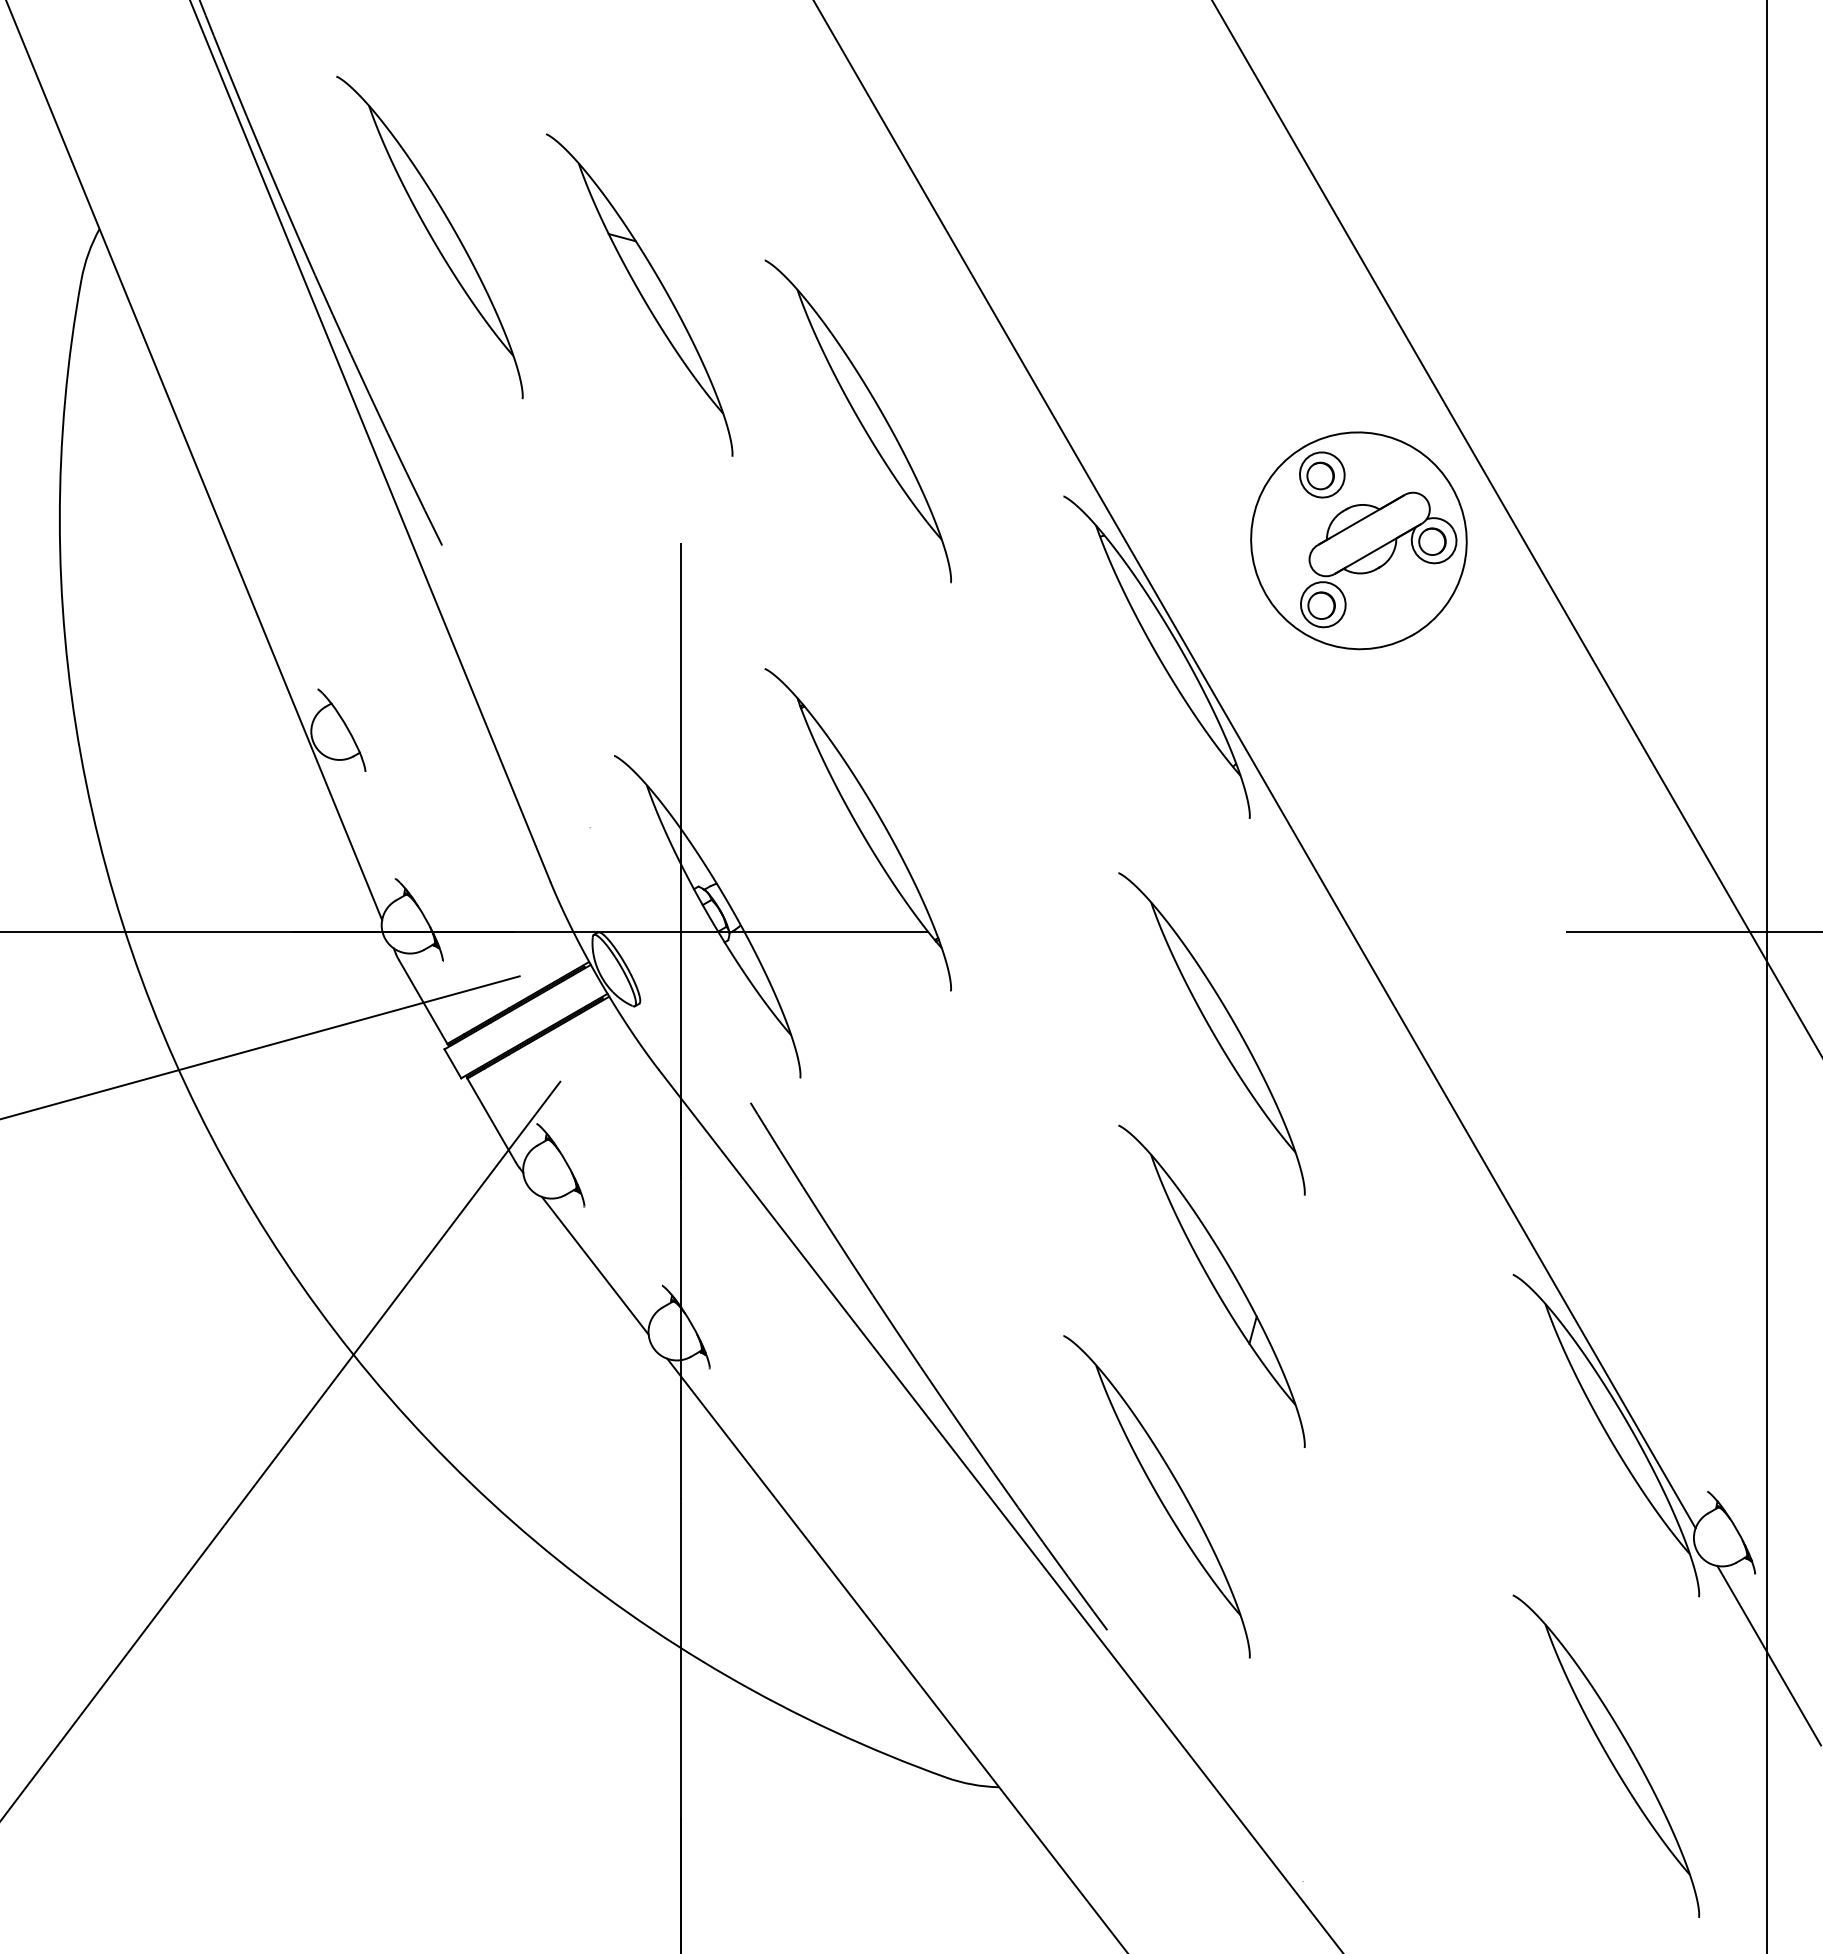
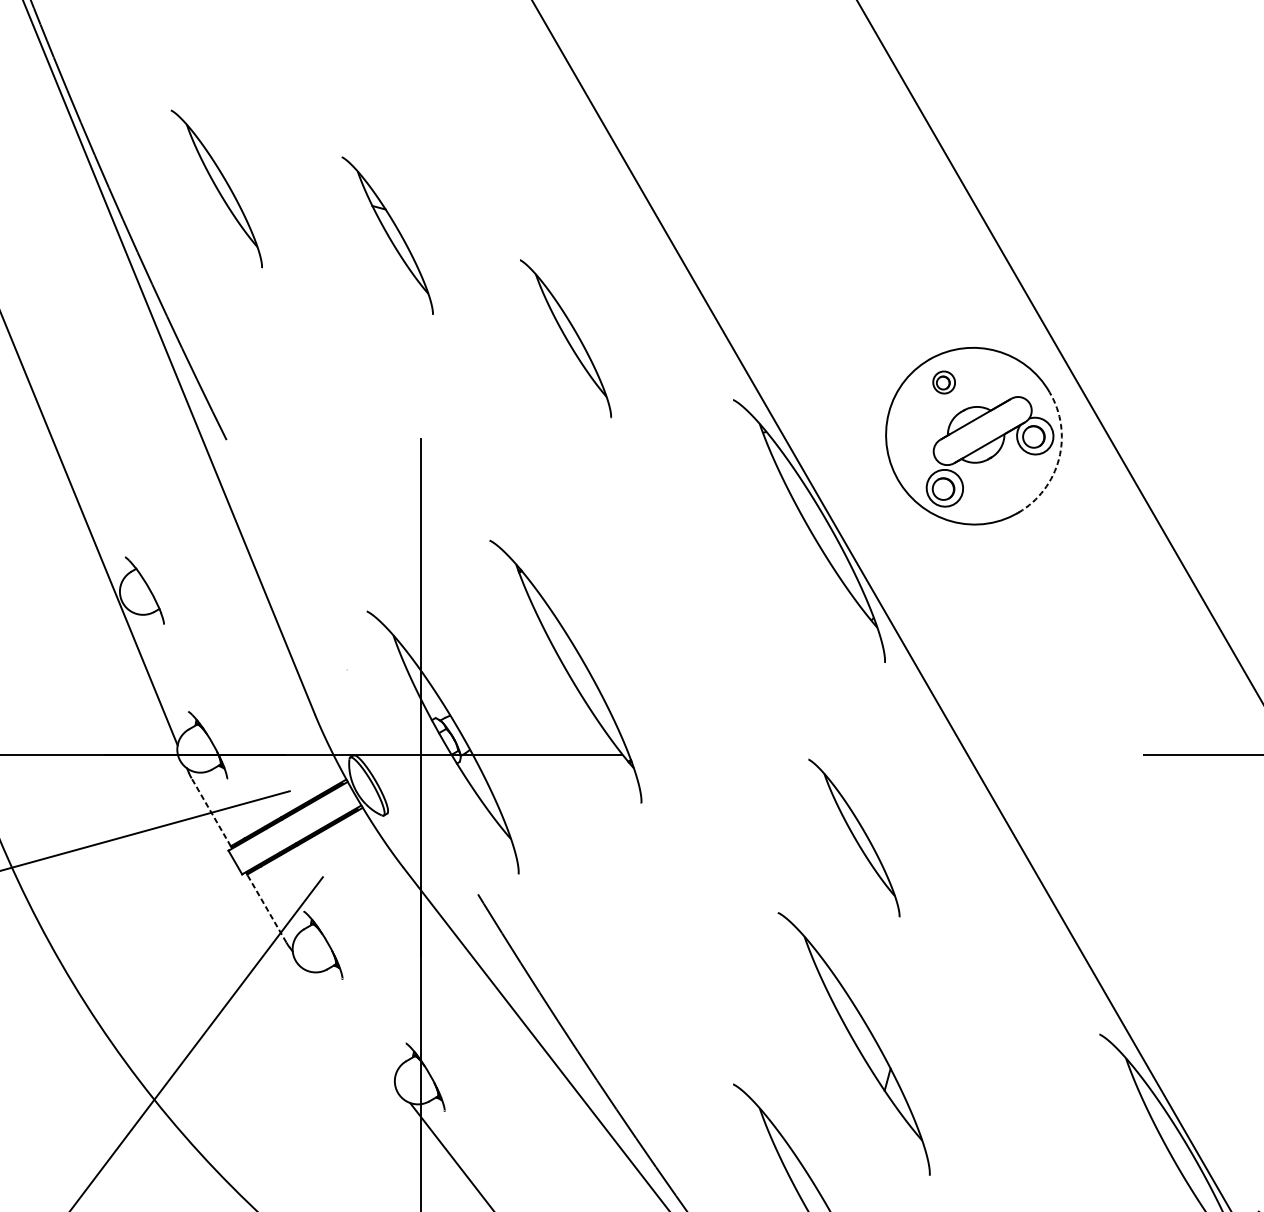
part: (429, 237) -> (216, 188), size x0.6
part: (639, 294) -> (387, 235), size x0.6
part: (857, 421) -> (565, 338), size x0.6
part: (1322, 474) -> (944, 382), size x0.6
arc: (1463, 568) -> (1059, 458), solid -> dashed
line: (423, 1001) -> (211, 811), solid -> dashed
part: (1211, 1033) -> (853, 837), size x0.6
line: (491, 1119) -> (266, 907), solid -> dashed
line: (594, 1265) -> (350, 1026), removed

